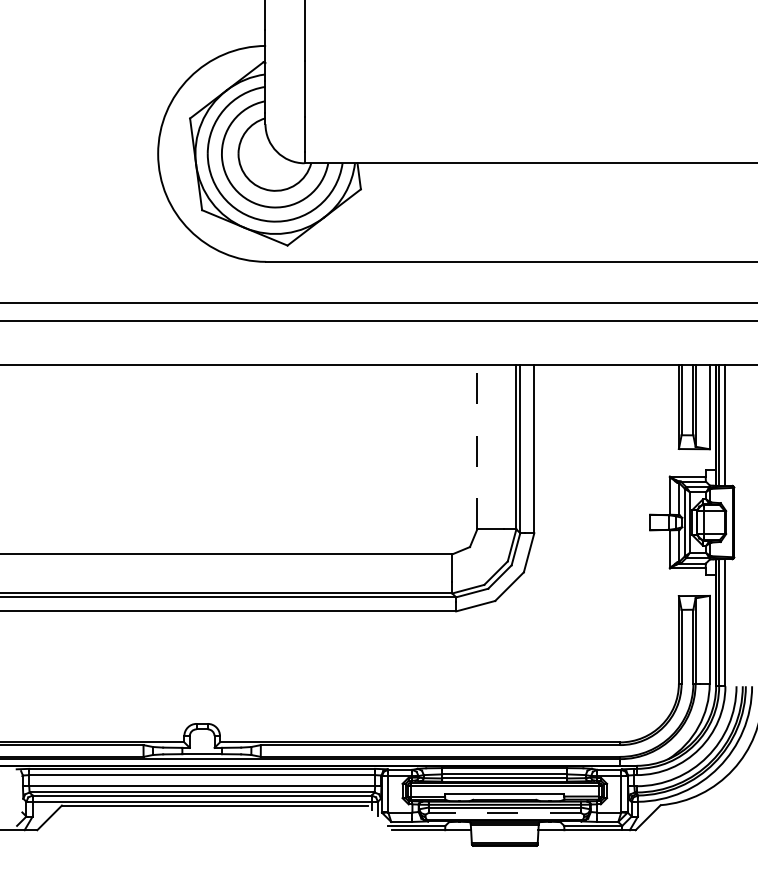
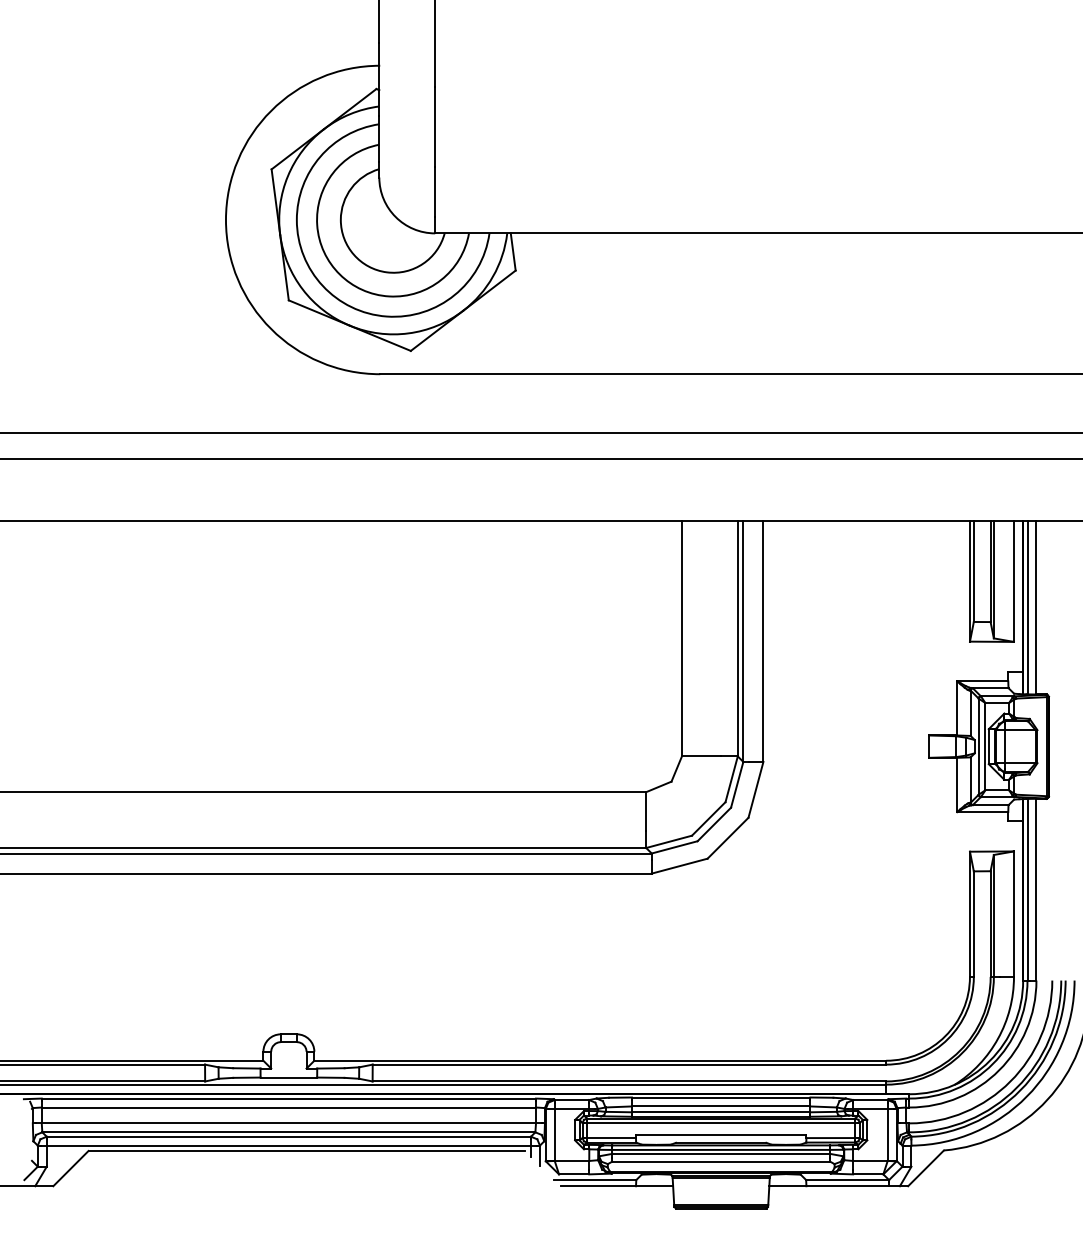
line: (477, 446) -> (682, 638), dashed -> solid
line: (504, 812) -> (720, 1160), dashed -> solid

